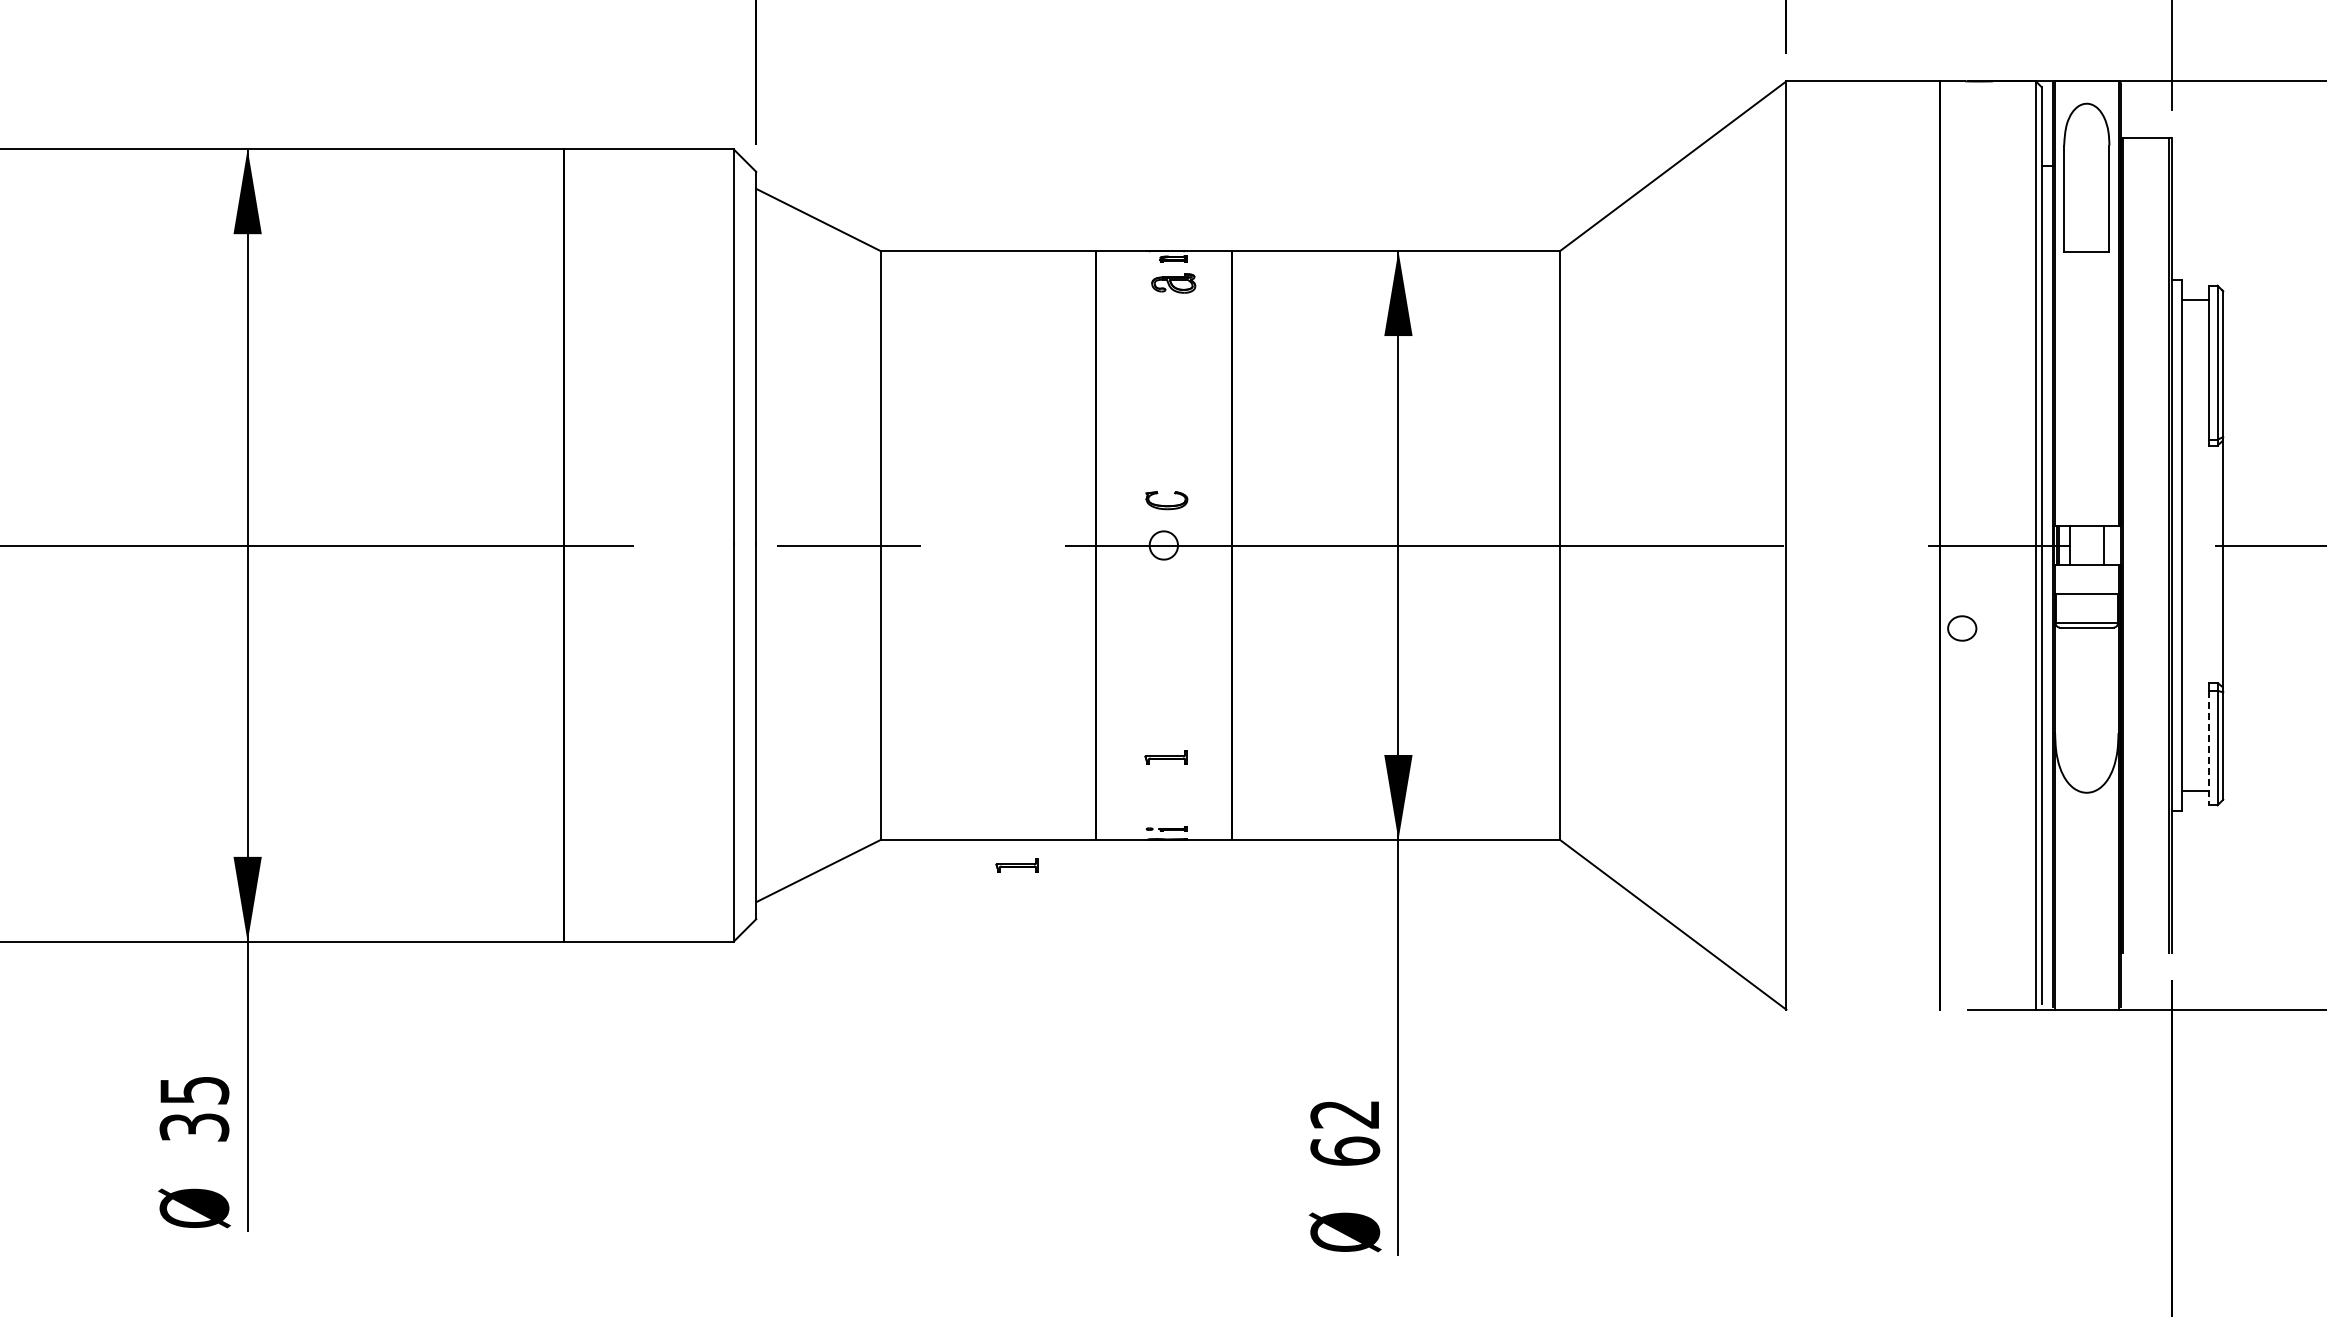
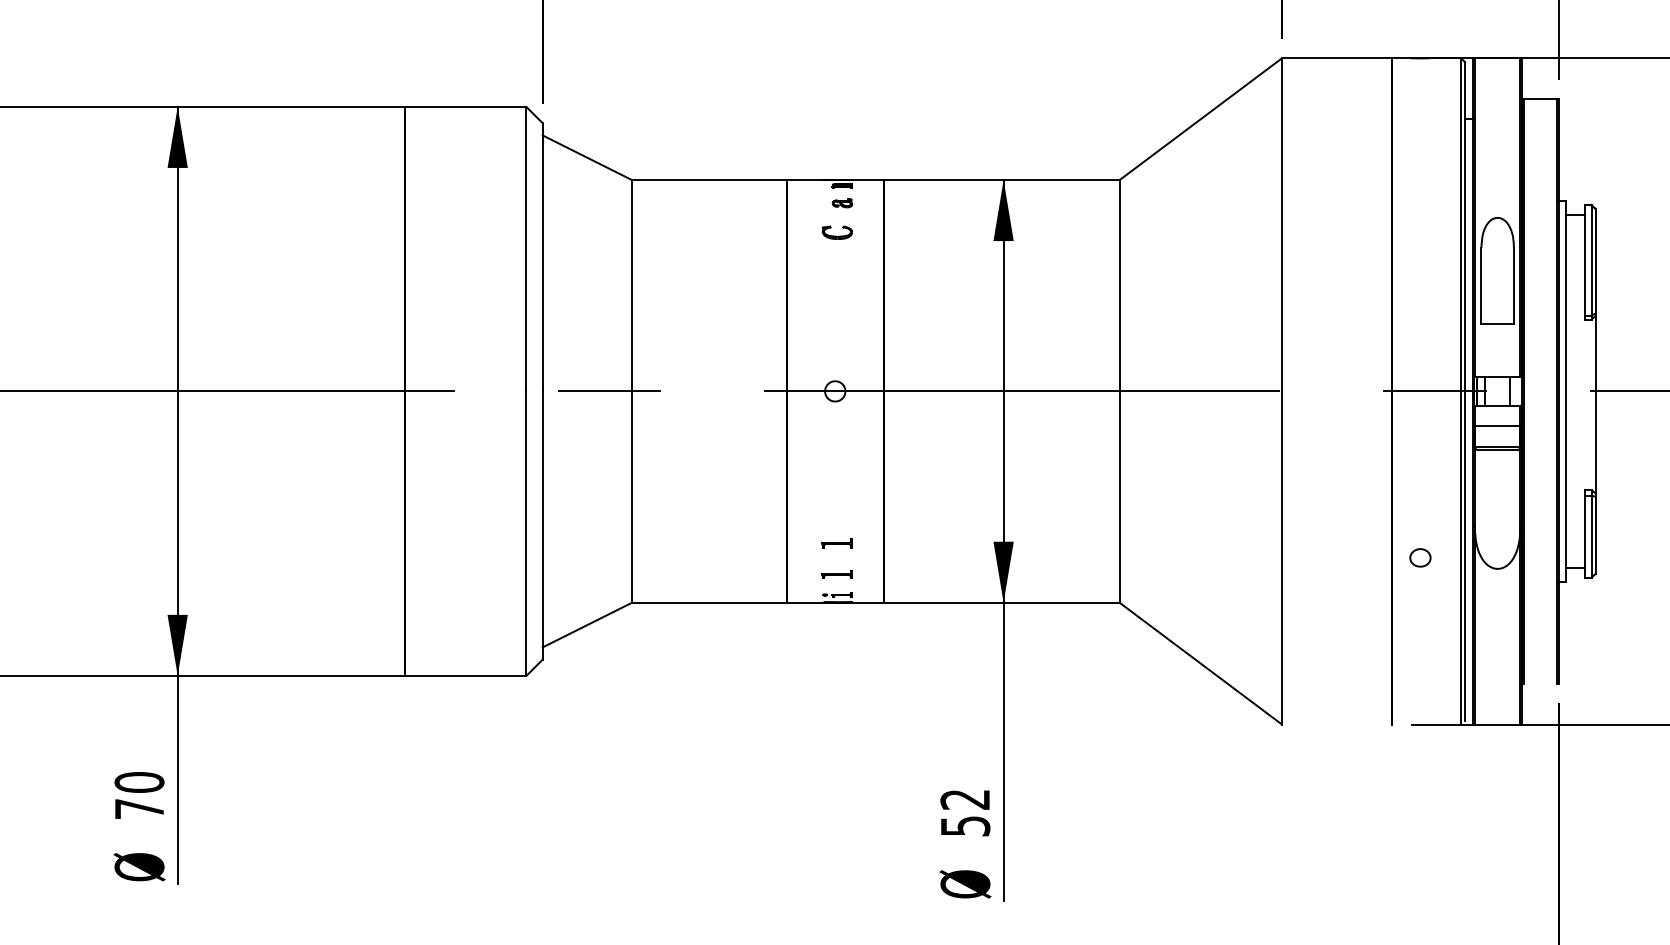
part: (2086, 177) -> (1497, 270), moved
part: (1173, 282) -> (842, 202), size x0.62
part: (1166, 500) -> (837, 232), moved
part: (1962, 628) -> (1420, 557), moved
line: (2208, 748) -> (1584, 537), dashed -> solid
part: (1165, 800) -> (836, 574), added
part: (1016, 865) -> (729, 621), removed
text: (194, 1108) -> (139, 795), 35 -> 70
text: (1345, 1150) -> (965, 825), 62 -> 52

